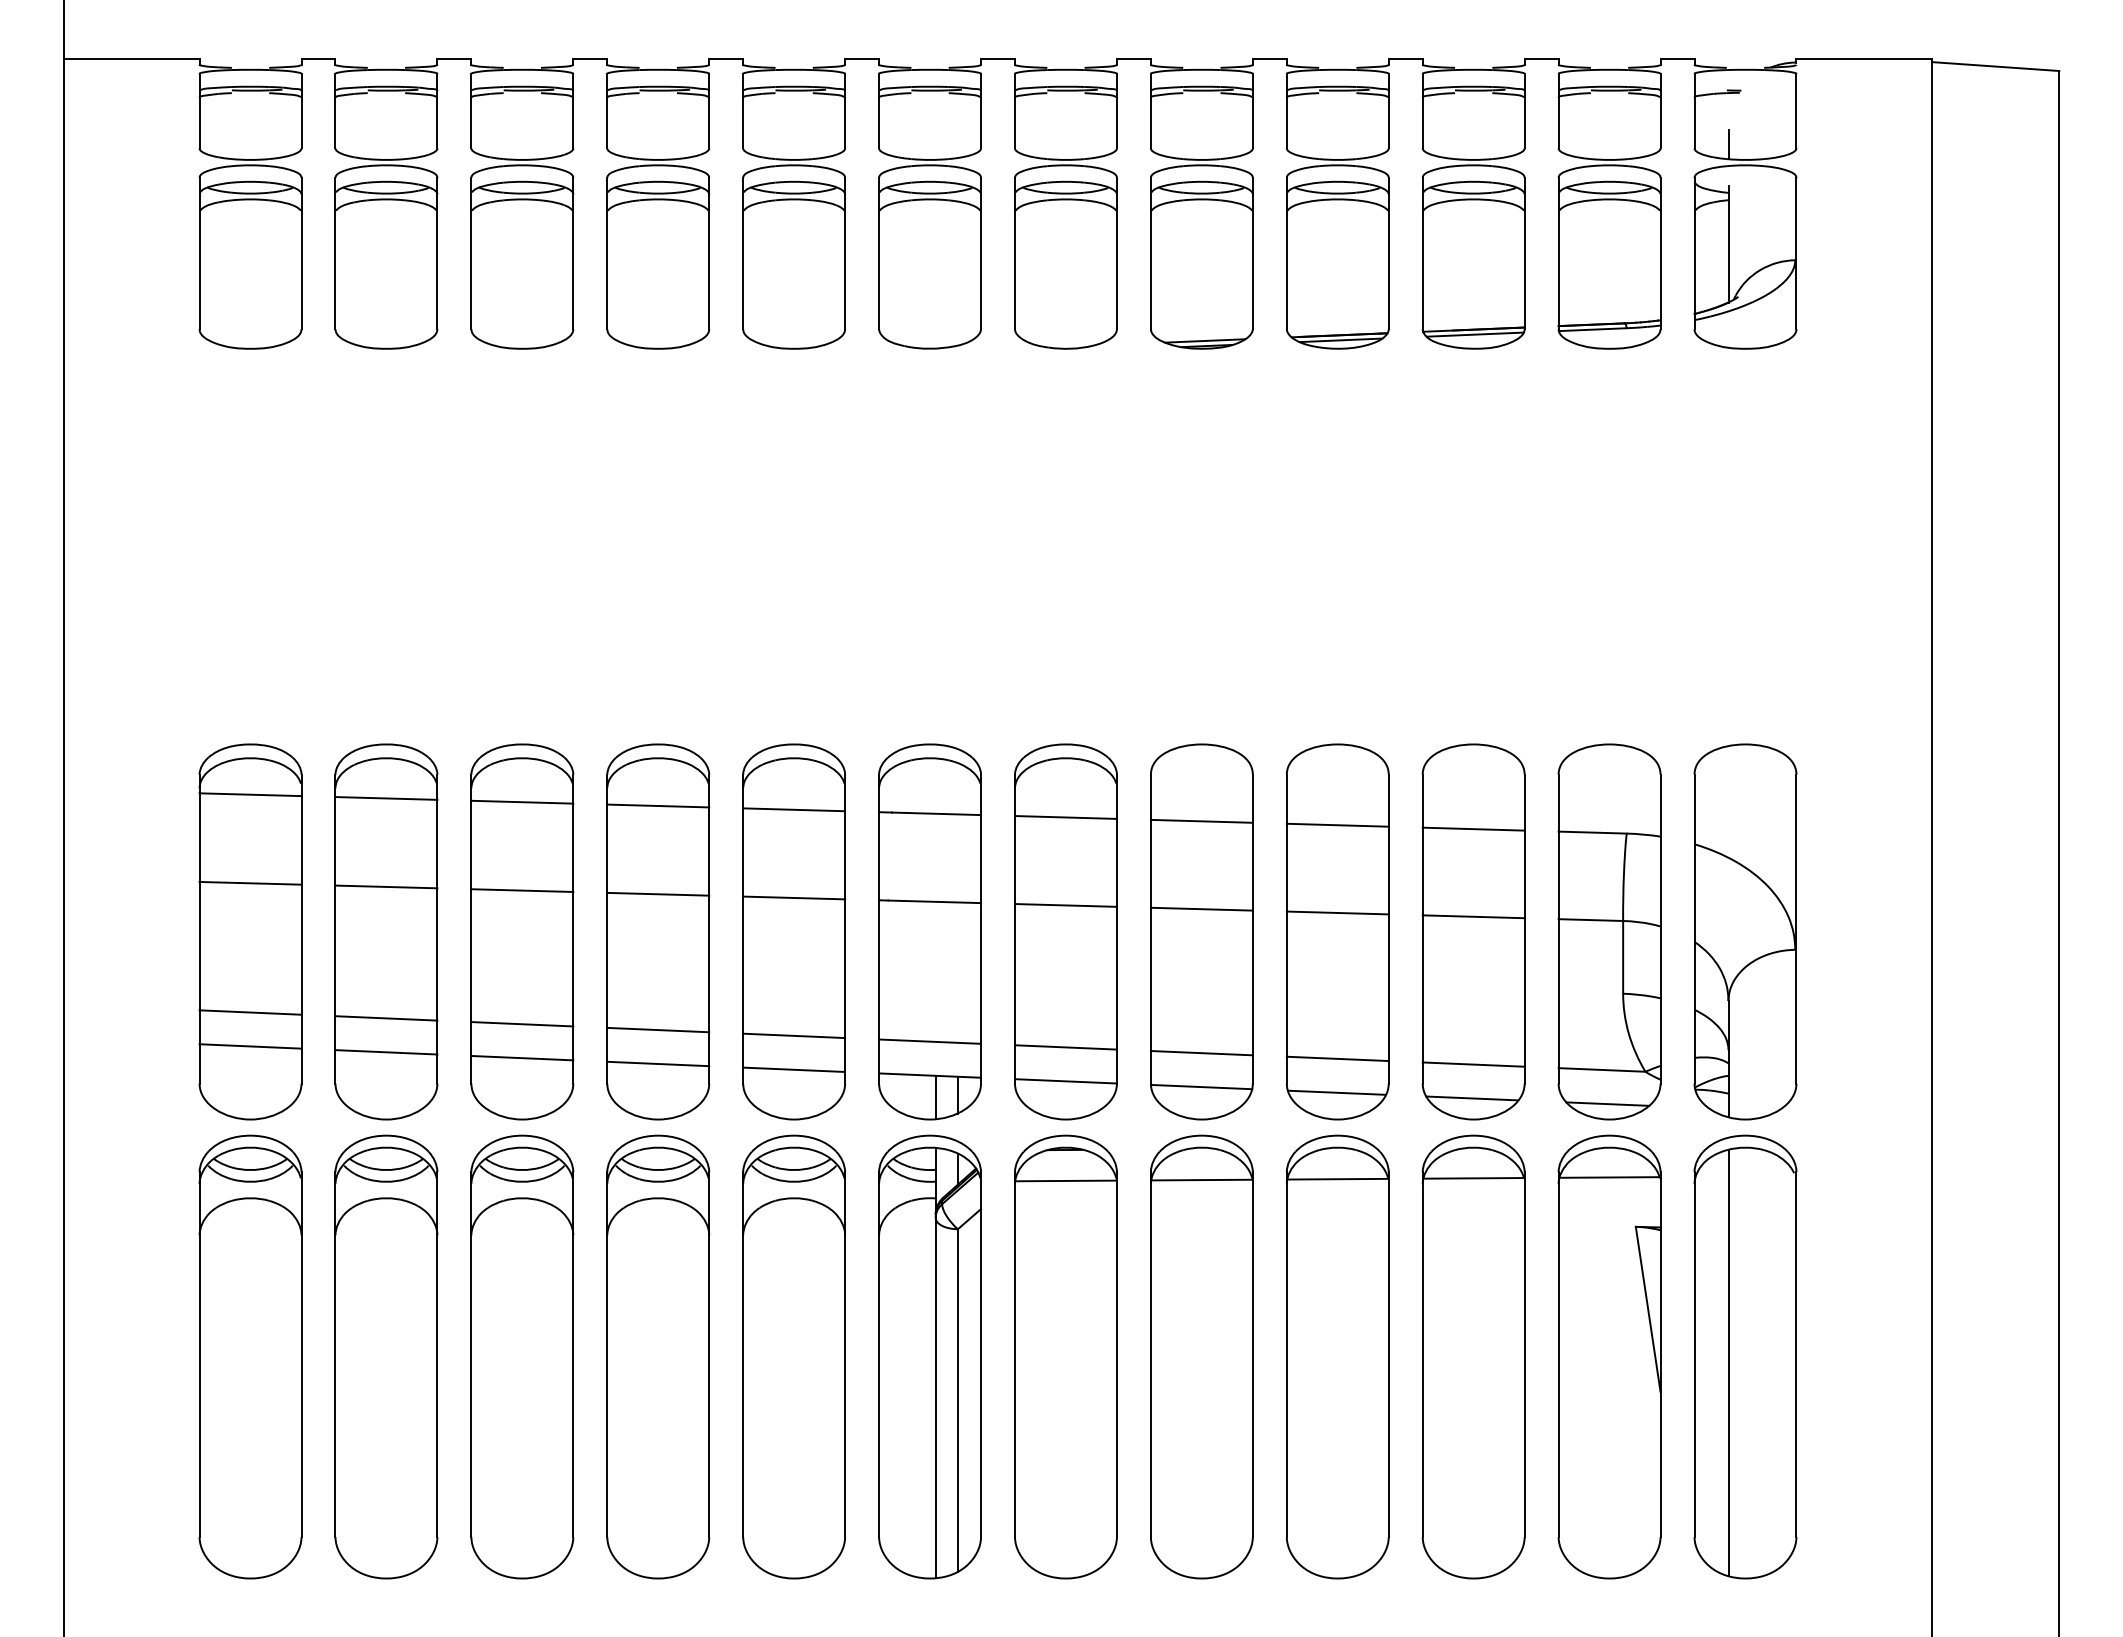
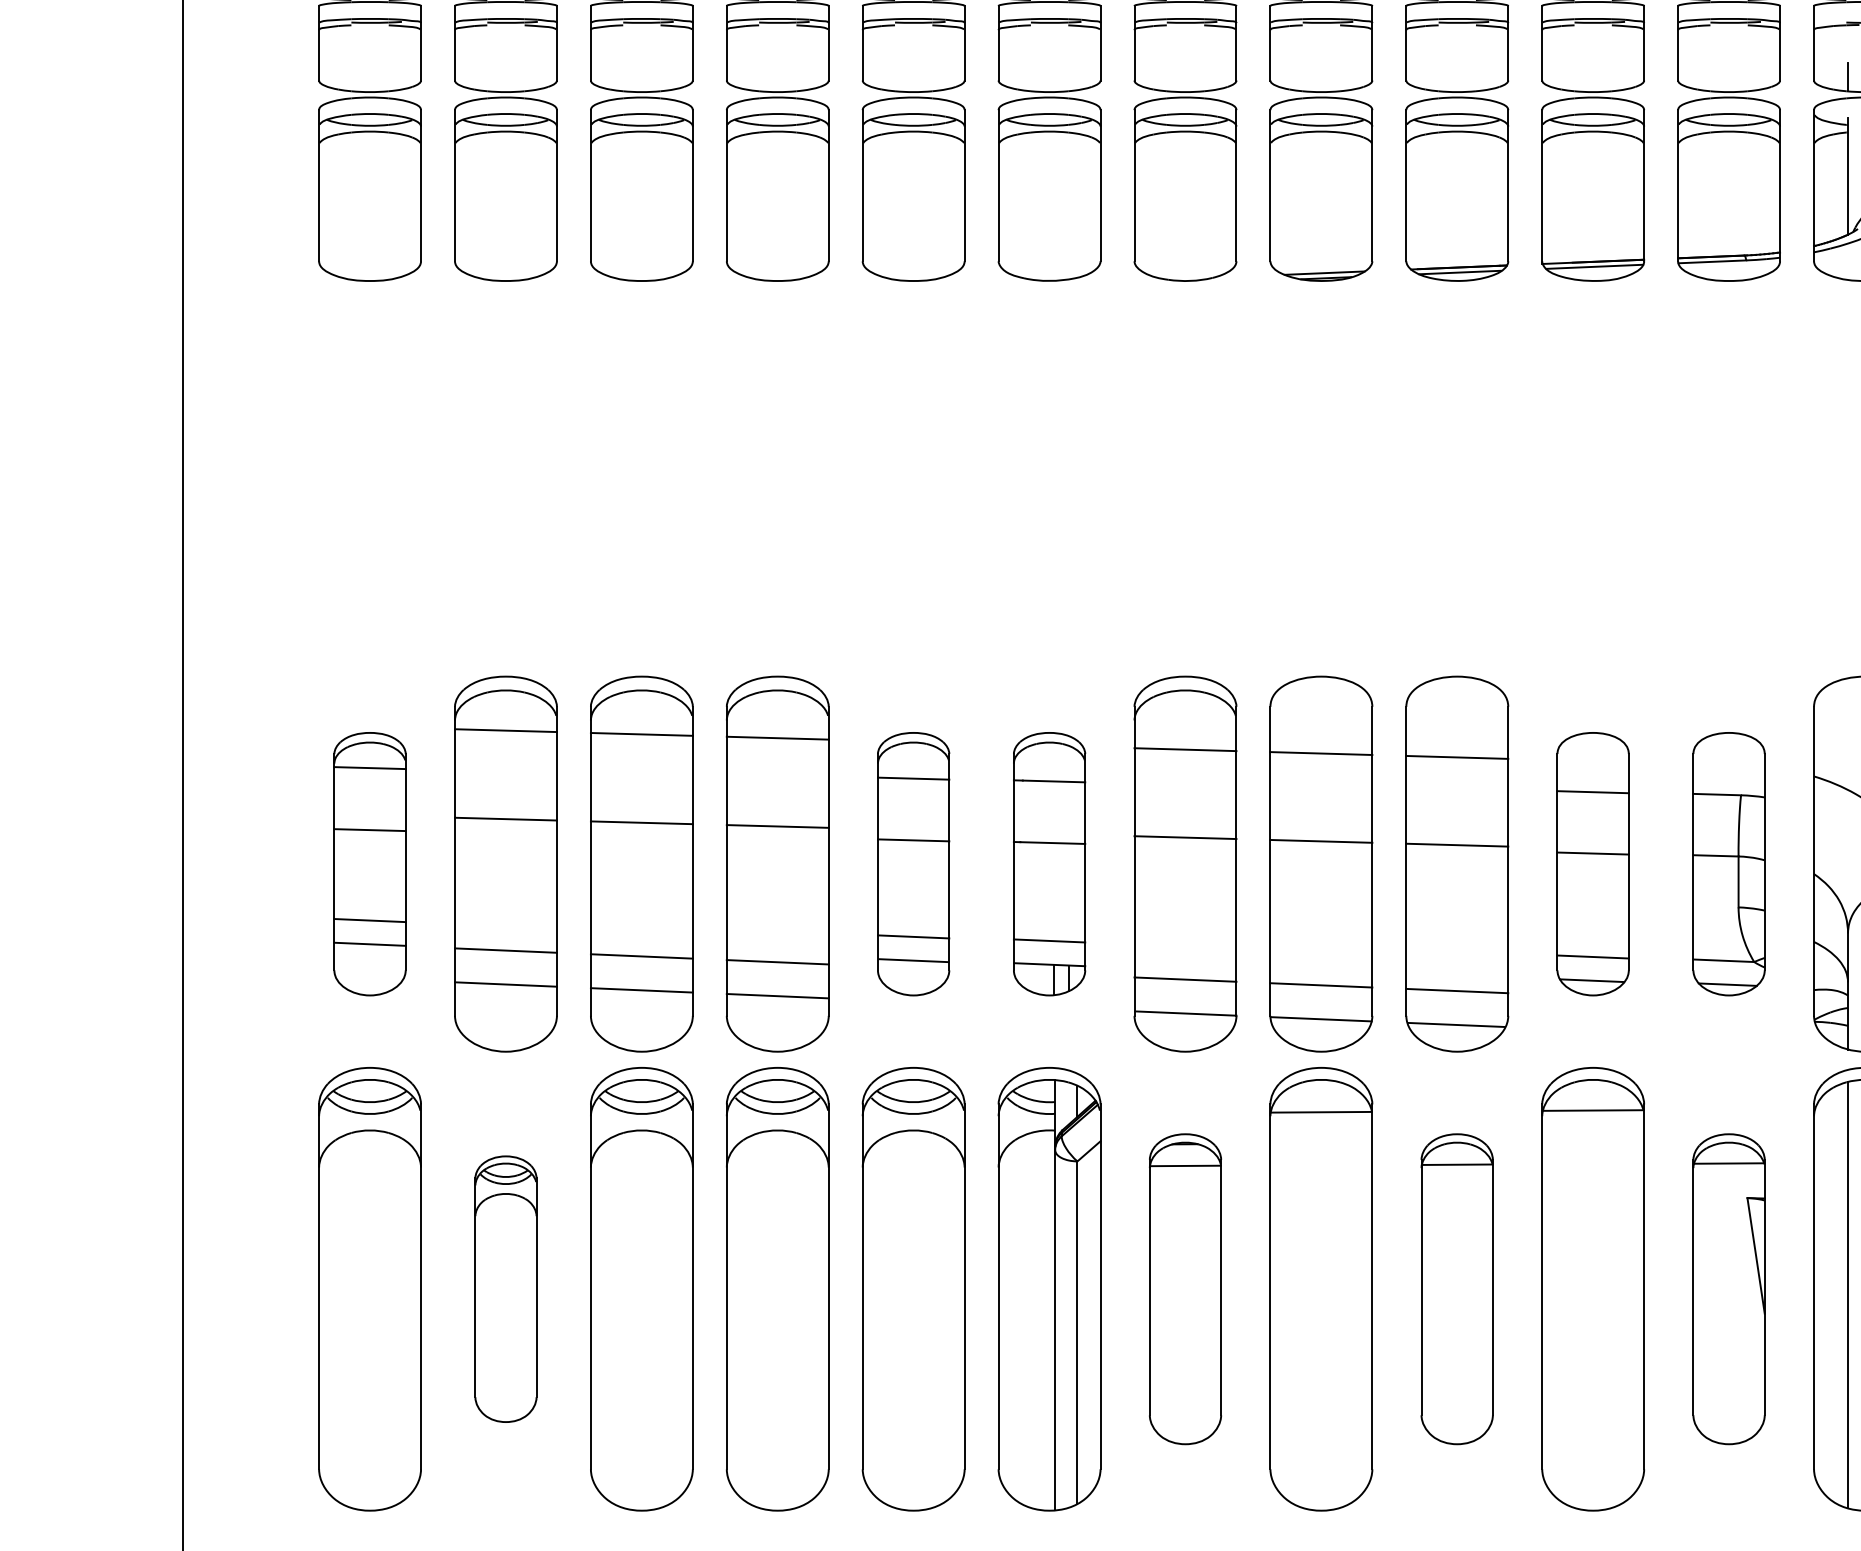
part: (250, 931) -> (370, 863), size x0.7
part: (793, 931) -> (913, 863), size x0.7
part: (929, 931) -> (1049, 863), size x0.7
part: (1473, 931) -> (1593, 863), size x0.7
part: (1609, 931) -> (1729, 863), size x0.7
part: (386, 1356) -> (506, 1288), size x0.6
part: (1065, 1356) -> (1185, 1288), size x0.7
part: (1337, 1356) -> (1457, 1288), size x0.7
part: (1609, 1356) -> (1729, 1288), size x0.7

